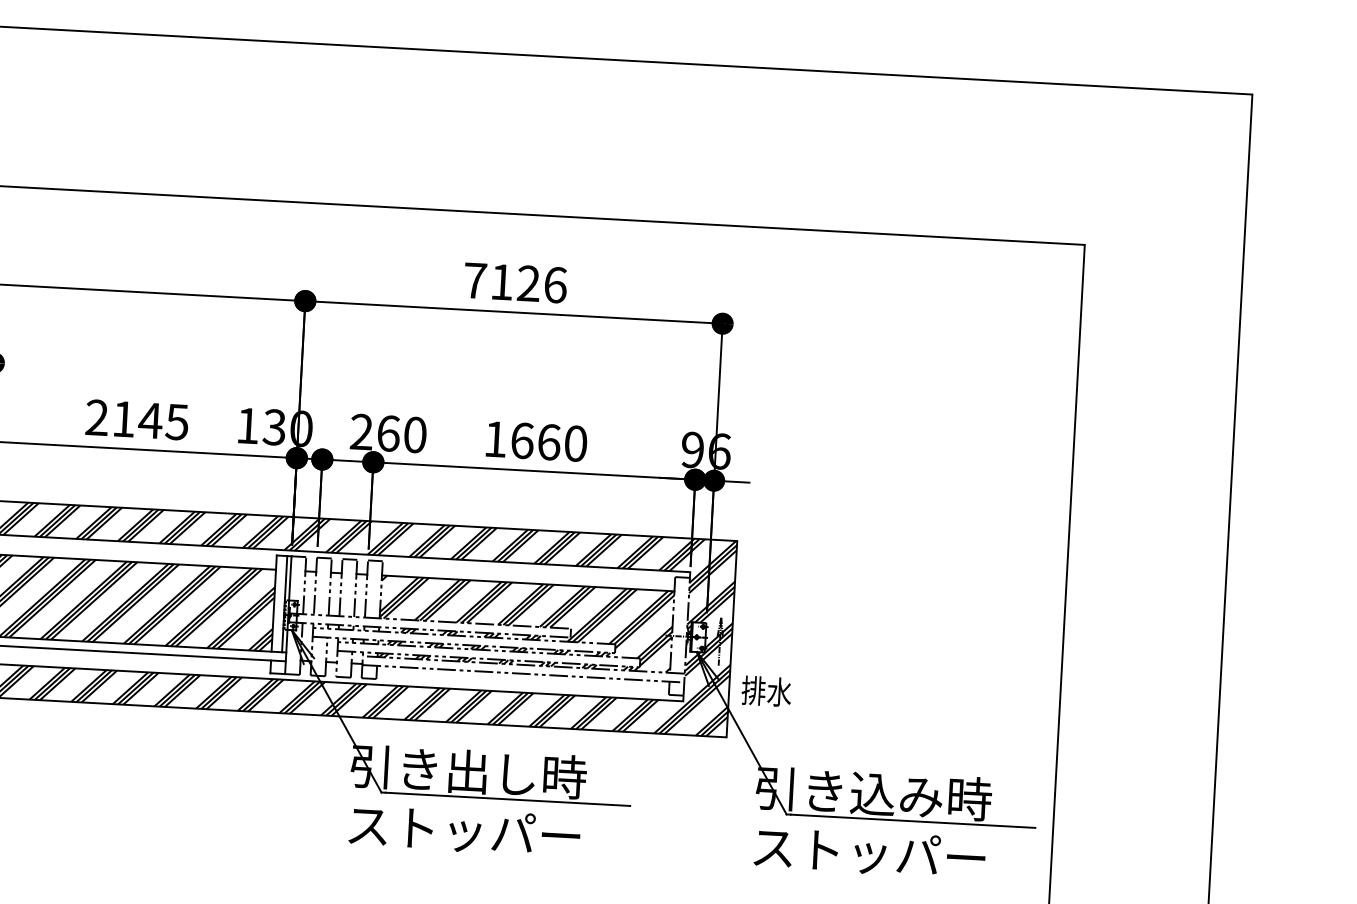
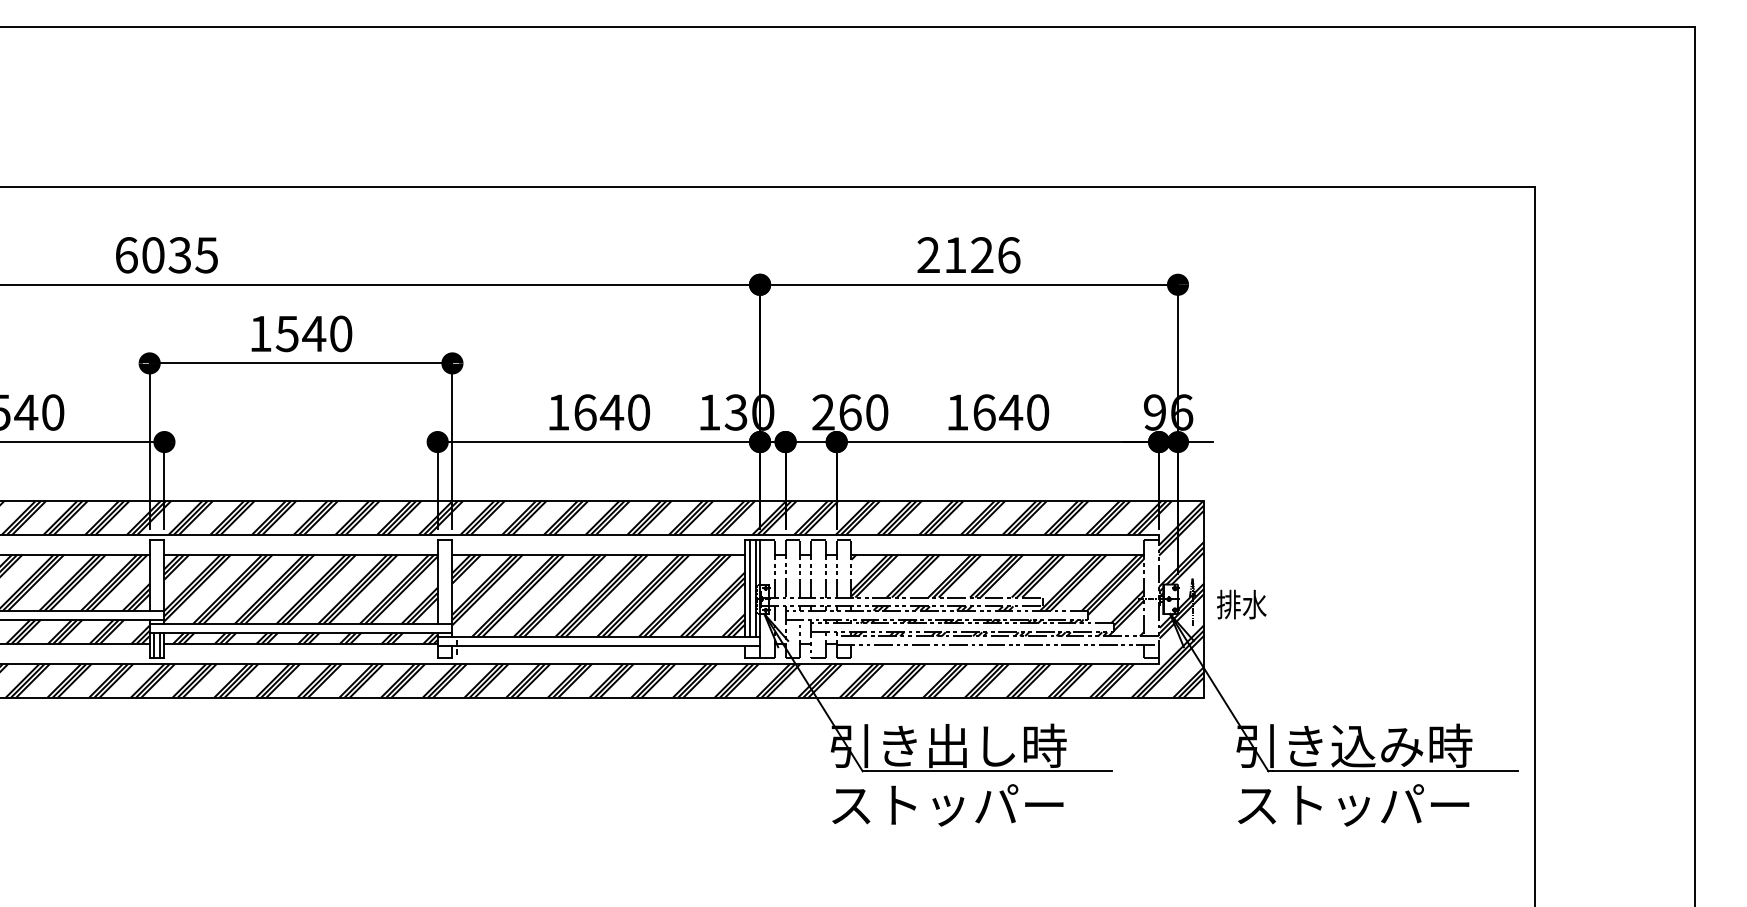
text: (475, 279) -> (928, 254), 7126 -> 2126
text: (137, 419) -> (598, 412), 2145 -> 1640
text: (548, 442) -> (1010, 412), 1660 -> 1640
line: (278, 603) -> (749, 588), added
text: (766, 691) -> (1241, 604), moved

